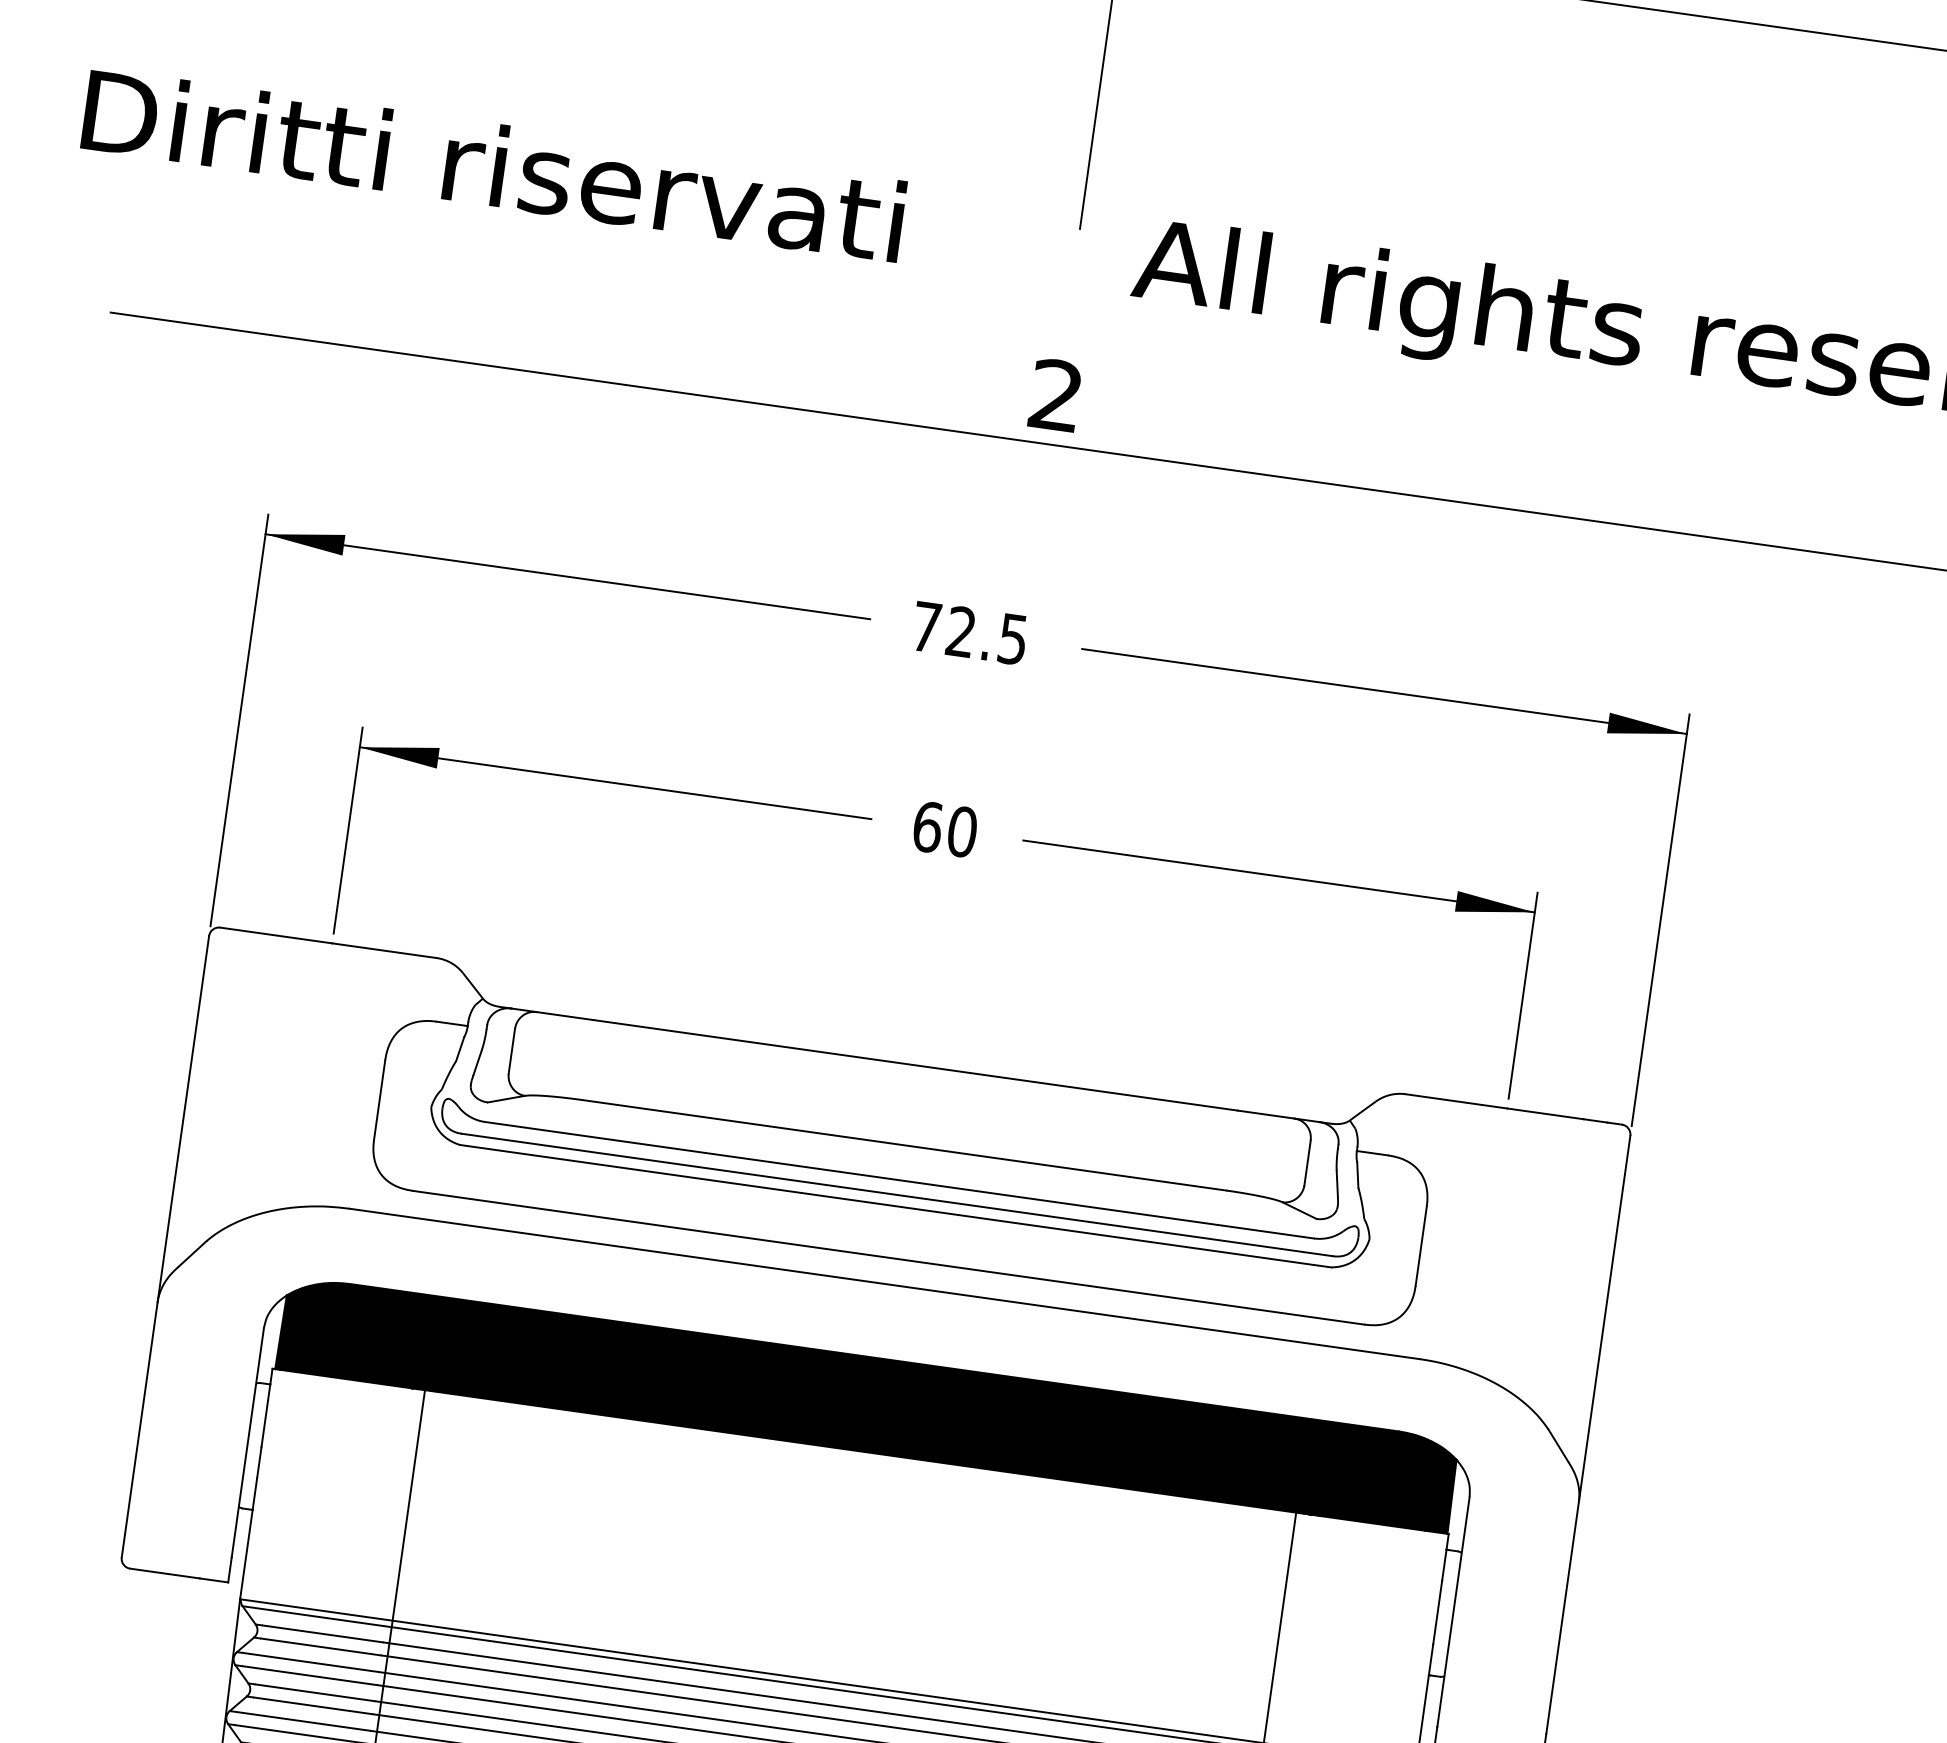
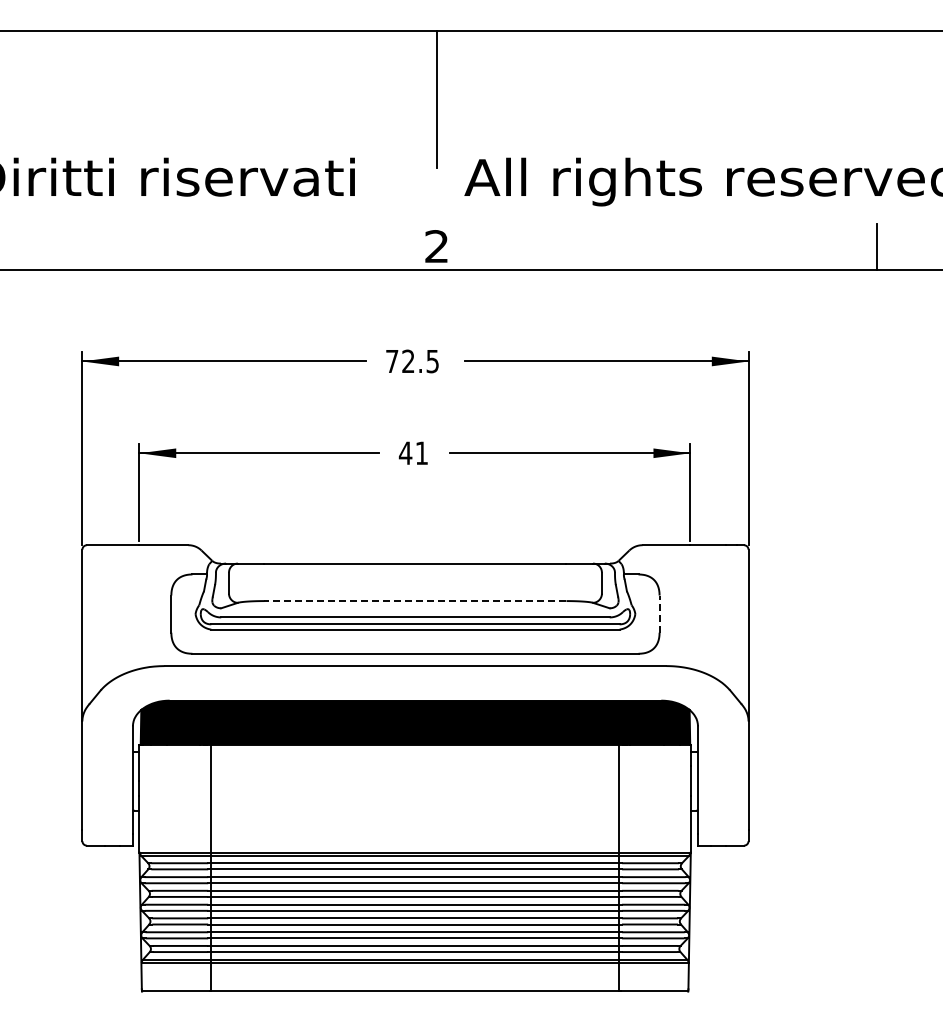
text: (944, 829) -> (413, 453), 60 -> 41
line: (904, 1146) -> (415, 601), solid -> dashed
line: (1420, 1247) -> (659, 614), solid -> dashed

